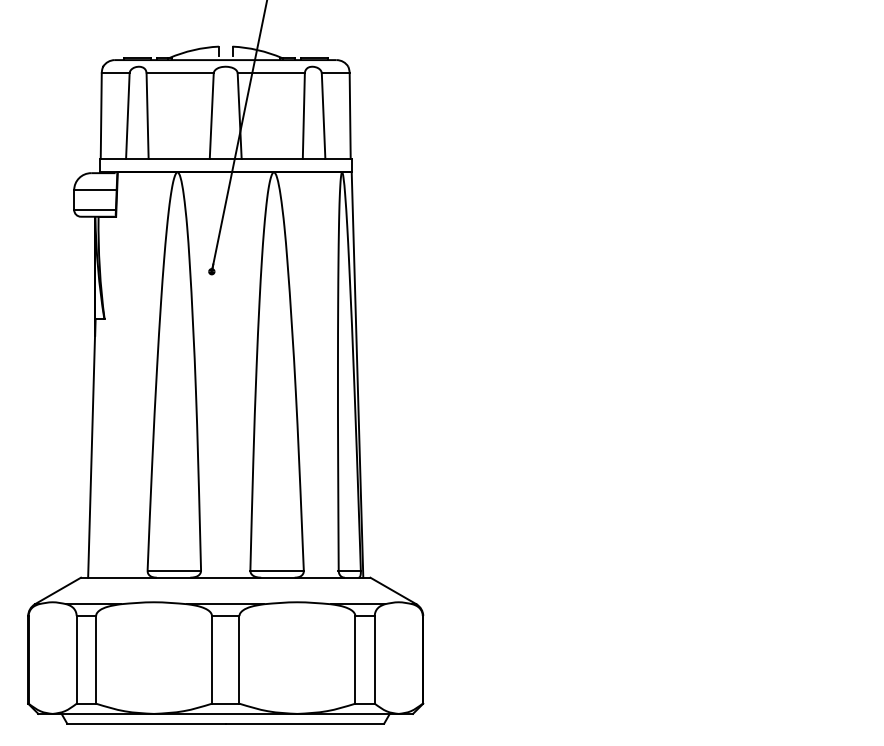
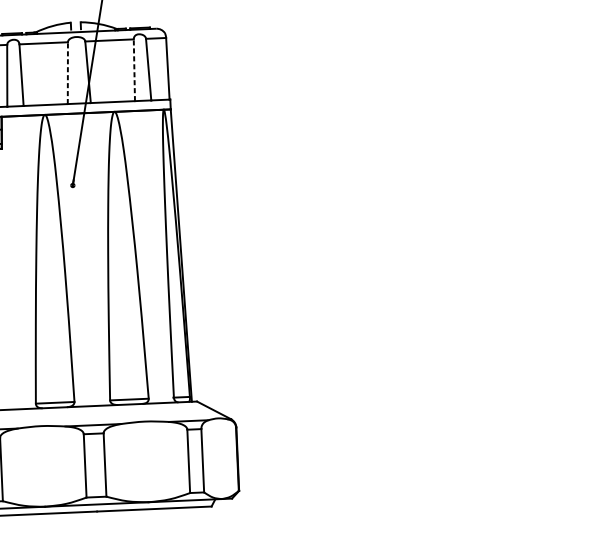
line: (211, 116) -> (67, 73), solid -> dashed
line: (303, 116) -> (134, 70), solid -> dashed

